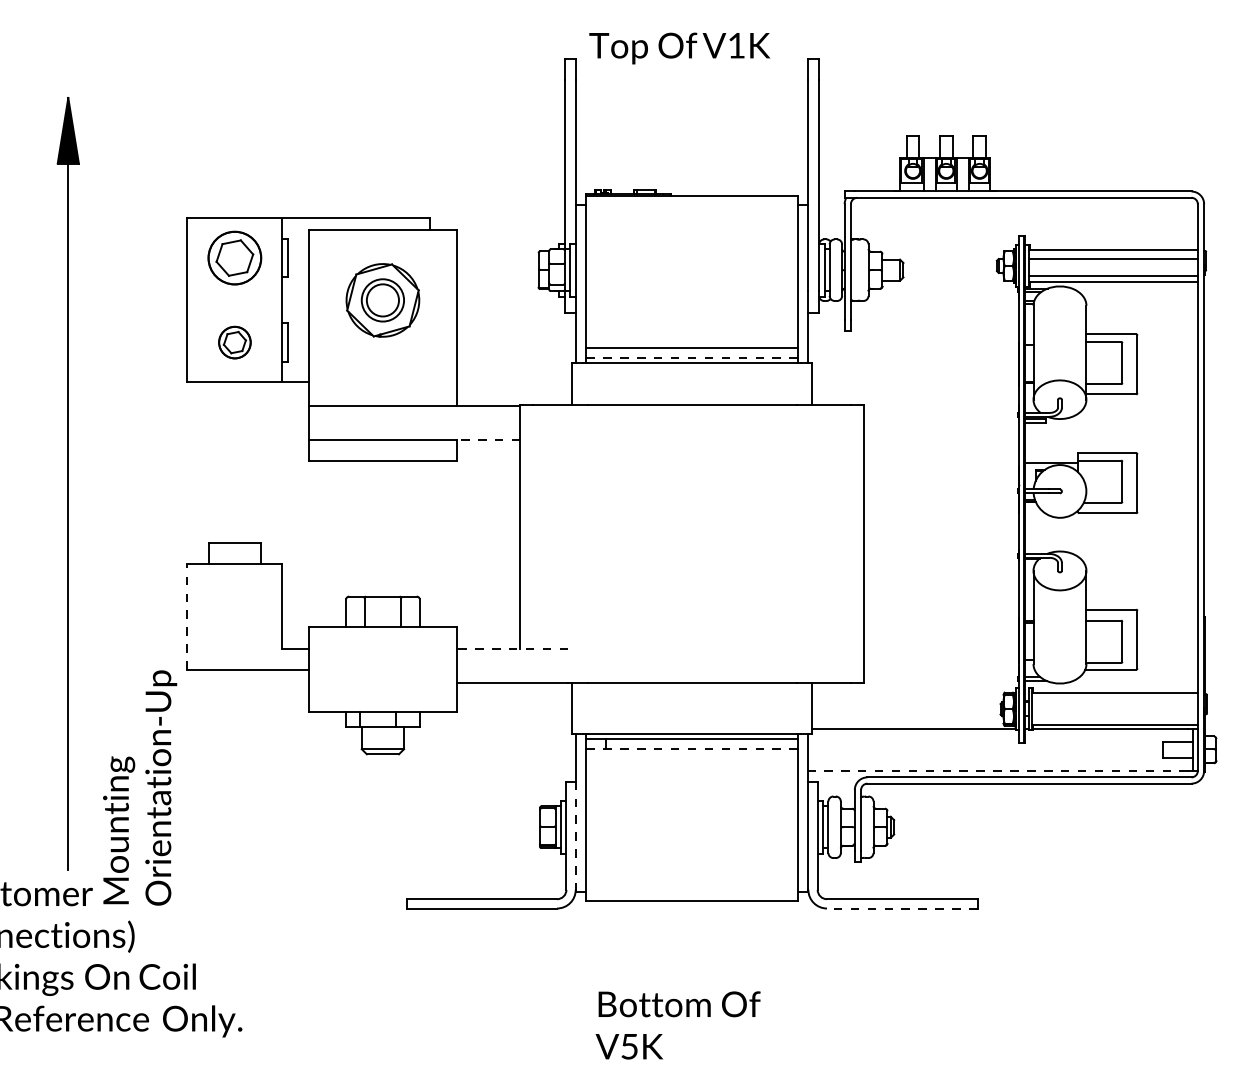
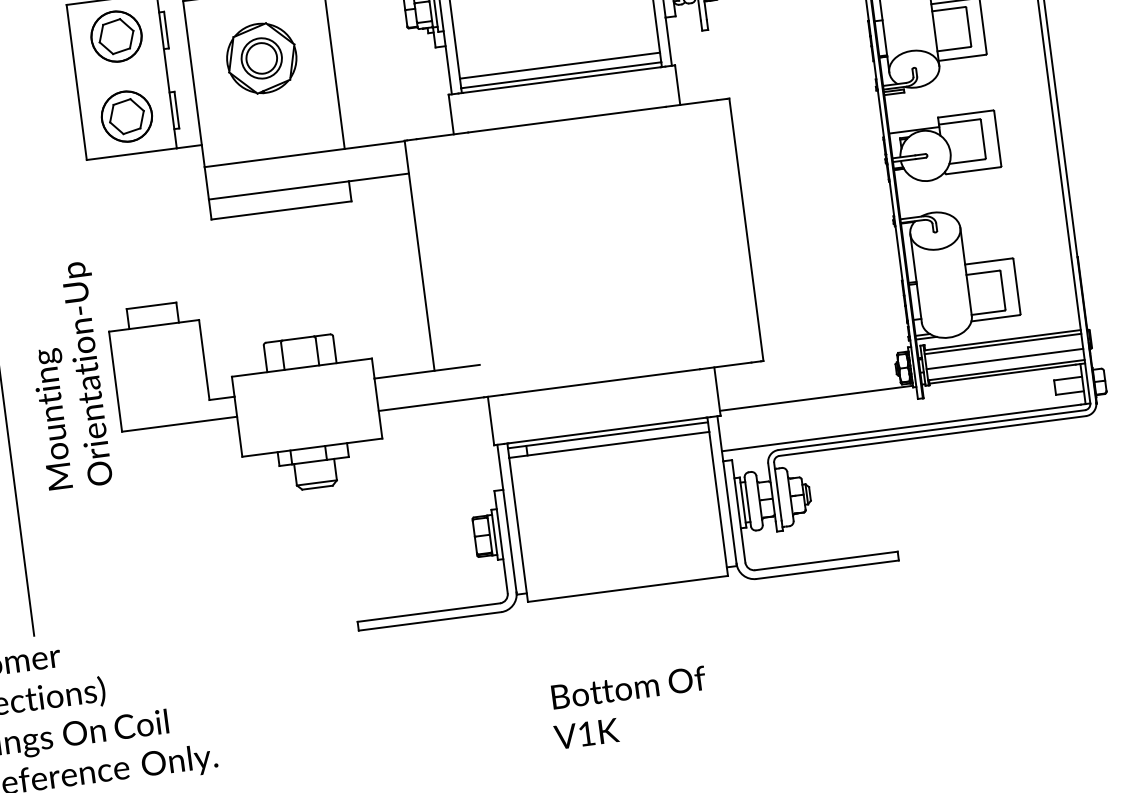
part: (234, 342) -> (126, 116), size x1.67
line: (692, 358) -> (561, 75), dashed -> solid
line: (488, 440) -> (378, 177), dashed -> solid
line: (187, 616) -> (115, 381), dashed -> solid
line: (512, 648) -> (427, 371), dashed -> solid
line: (1114, 697) -> (1002, 344), added
line: (1114, 713) -> (1004, 359), added
line: (692, 749) -> (609, 445), dashed -> solid
line: (998, 771) -> (901, 428), dashed -> solid
text: (140, 787) -> (69, 375), moved
line: (575, 836) -> (509, 541), dashed -> solid
line: (901, 908) -> (826, 569), dashed -> solid
text: (629, 1046) -> (586, 733), V5K -> V1K

